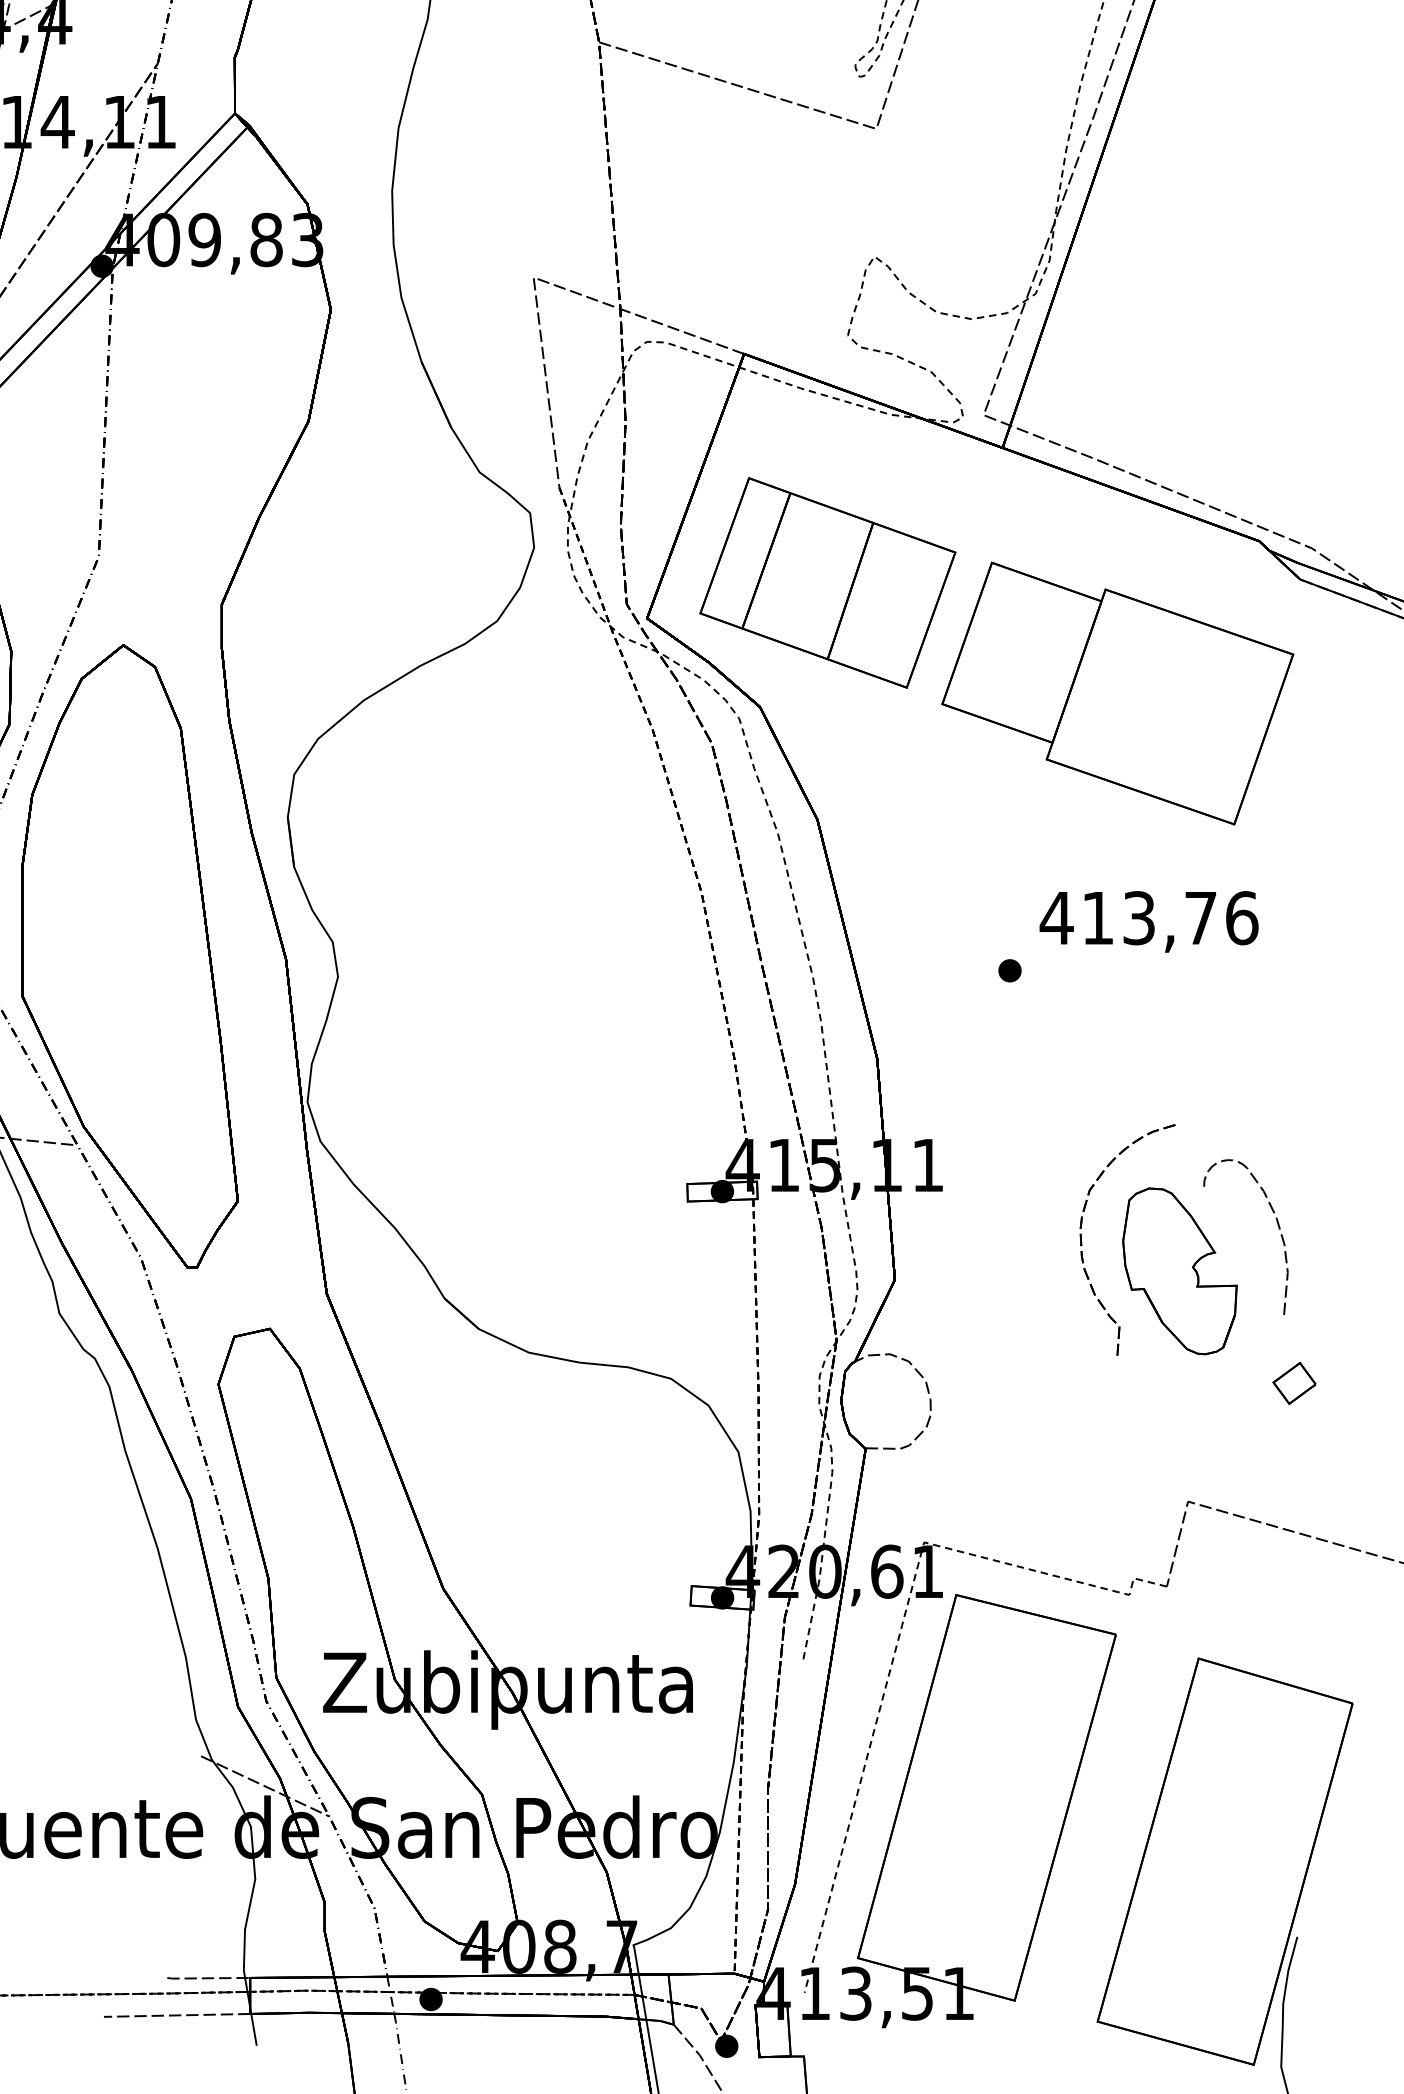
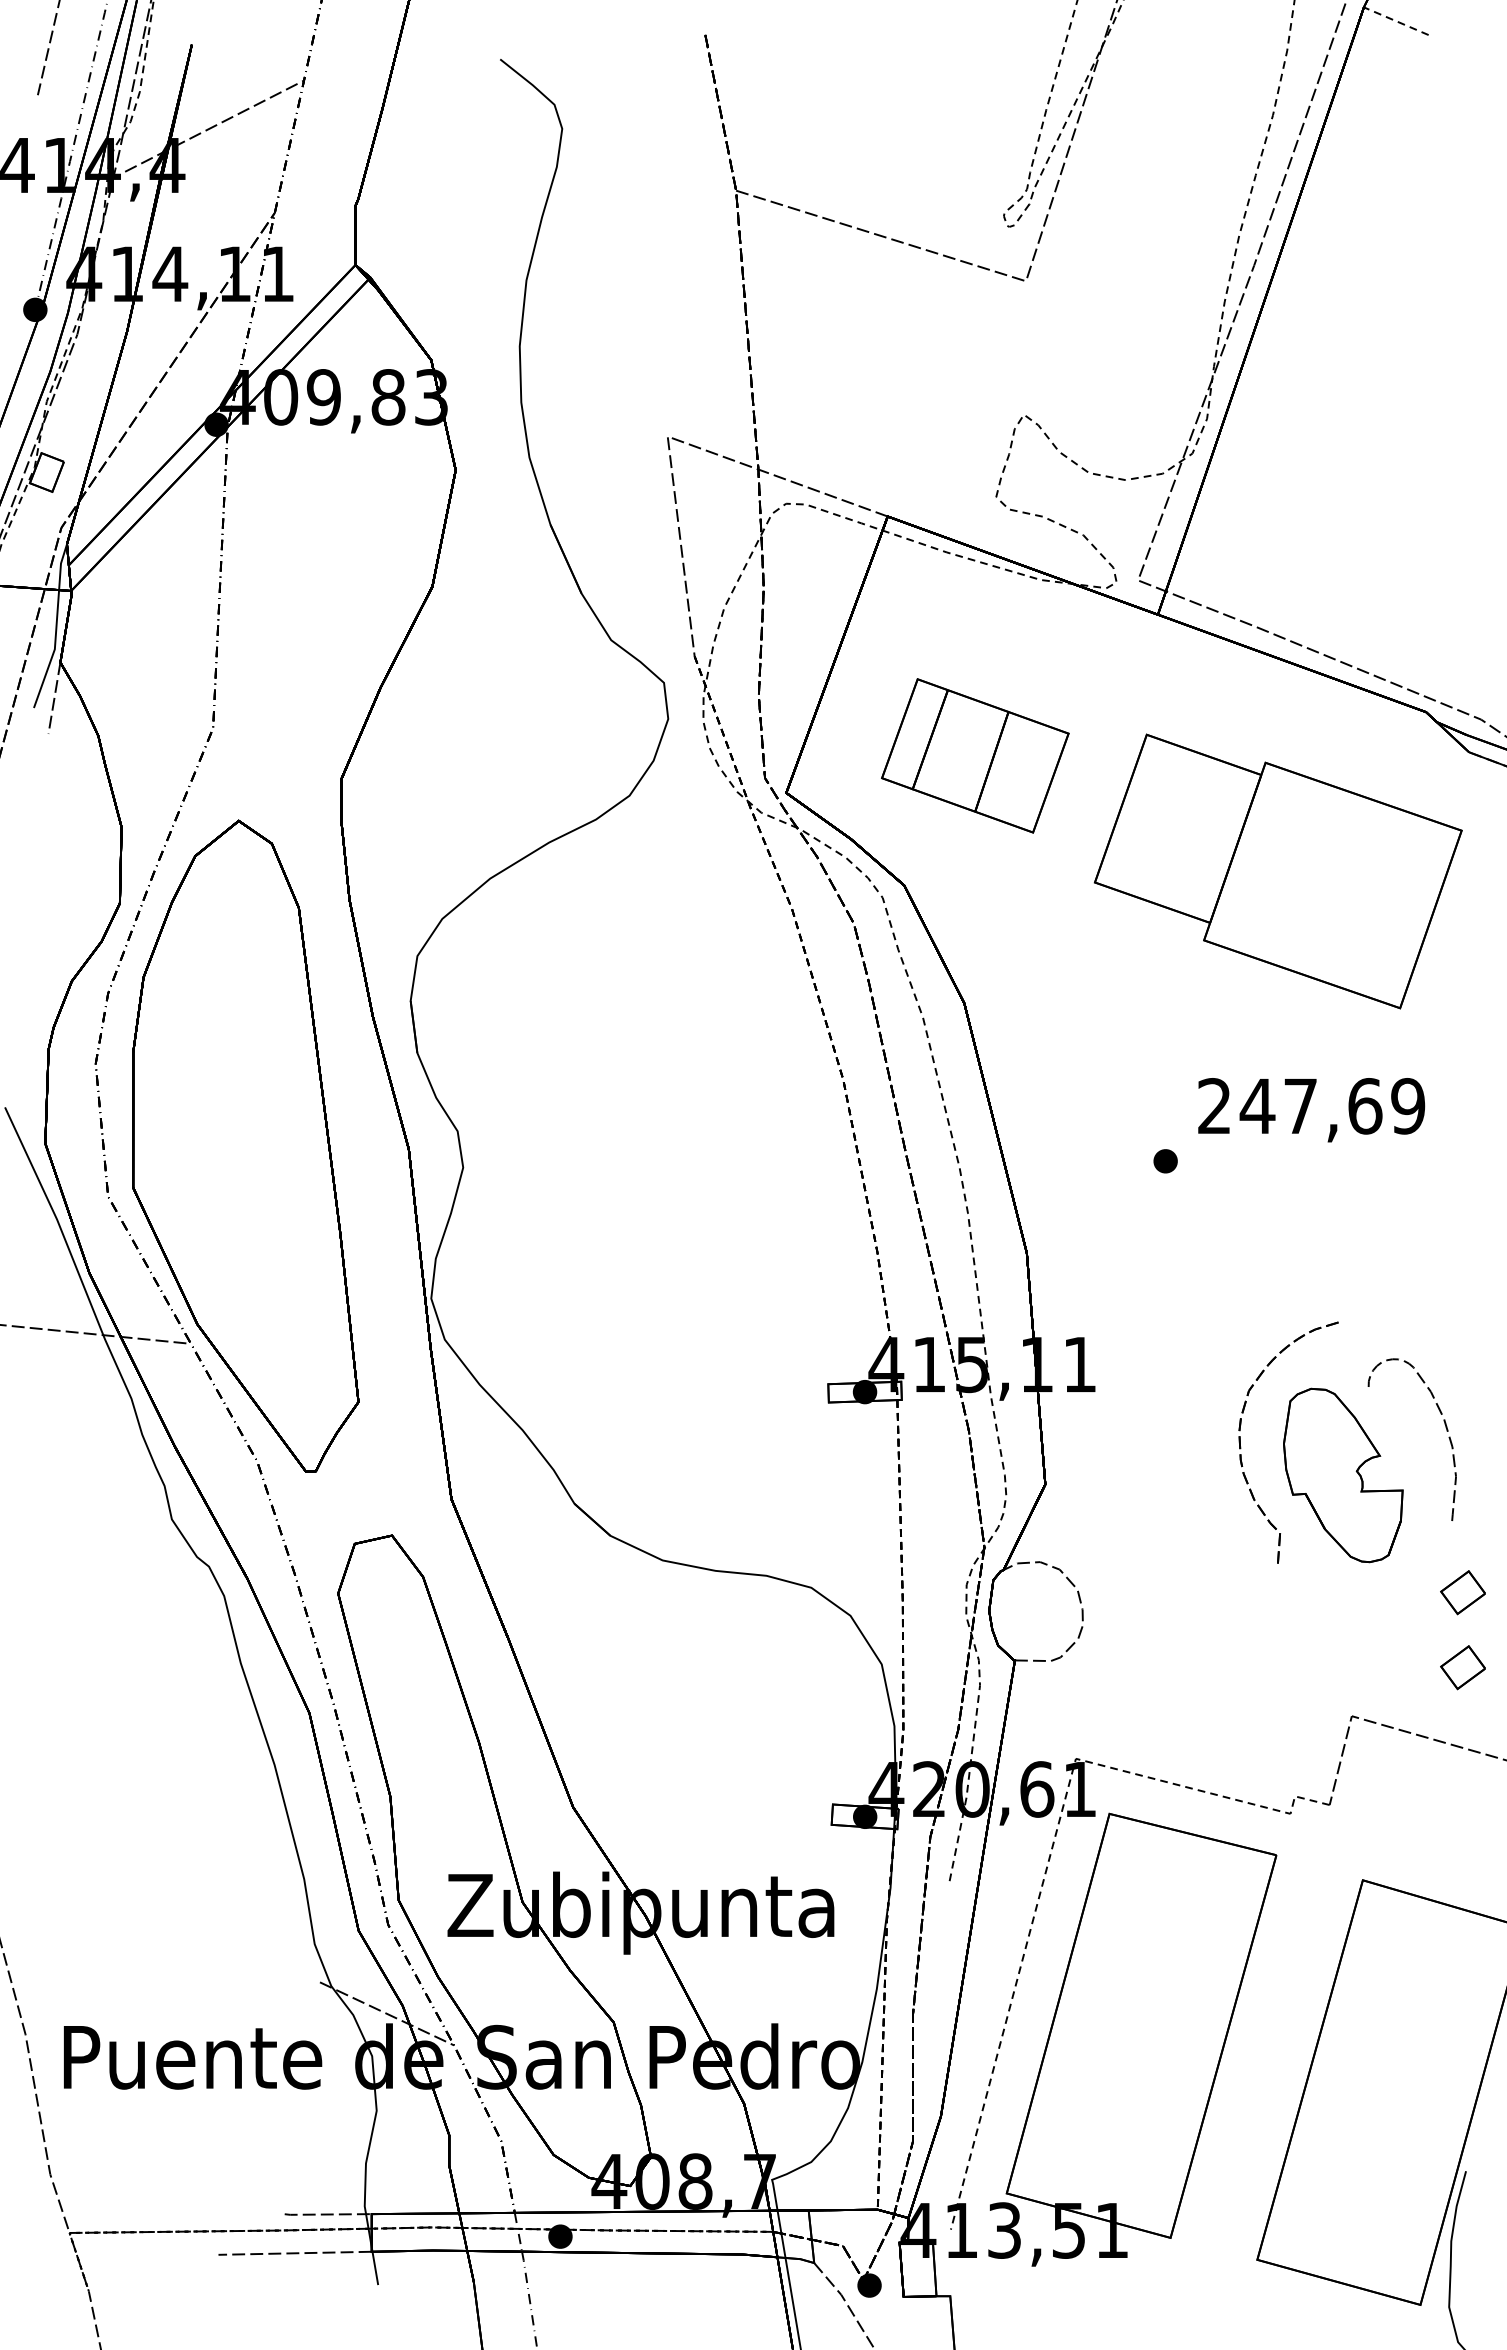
part: (828, 582) -> (975, 755), size x0.7
text: (1148, 918) -> (1310, 1106), 413,76 -> 247,69
part: (1293, 1455) -> (1462, 1667), added

